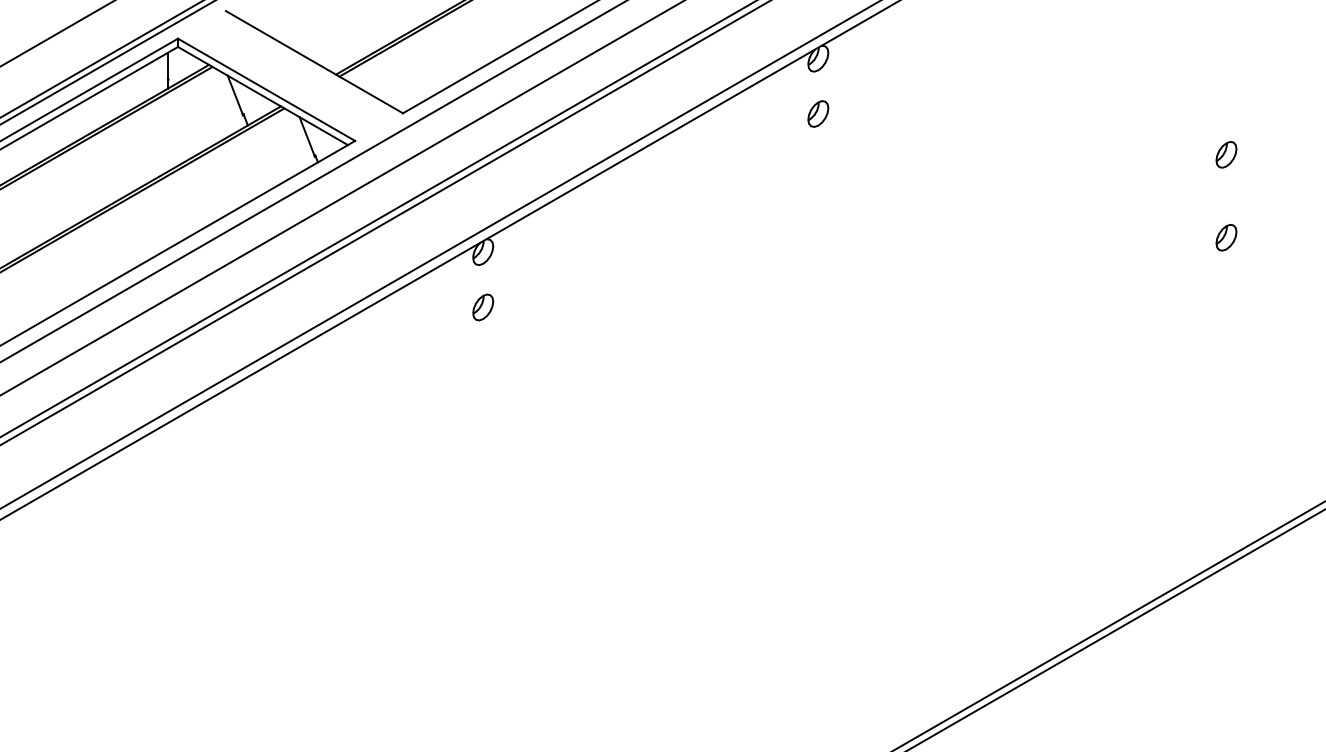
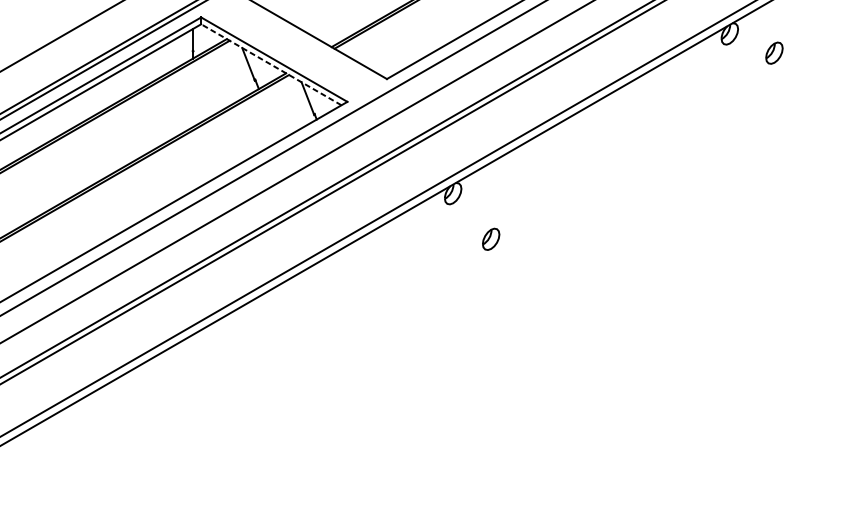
line: (262, 95) -> (270, 64), solid -> dashed
part: (818, 113) -> (774, 52), moved
part: (483, 307) -> (491, 239), moved

